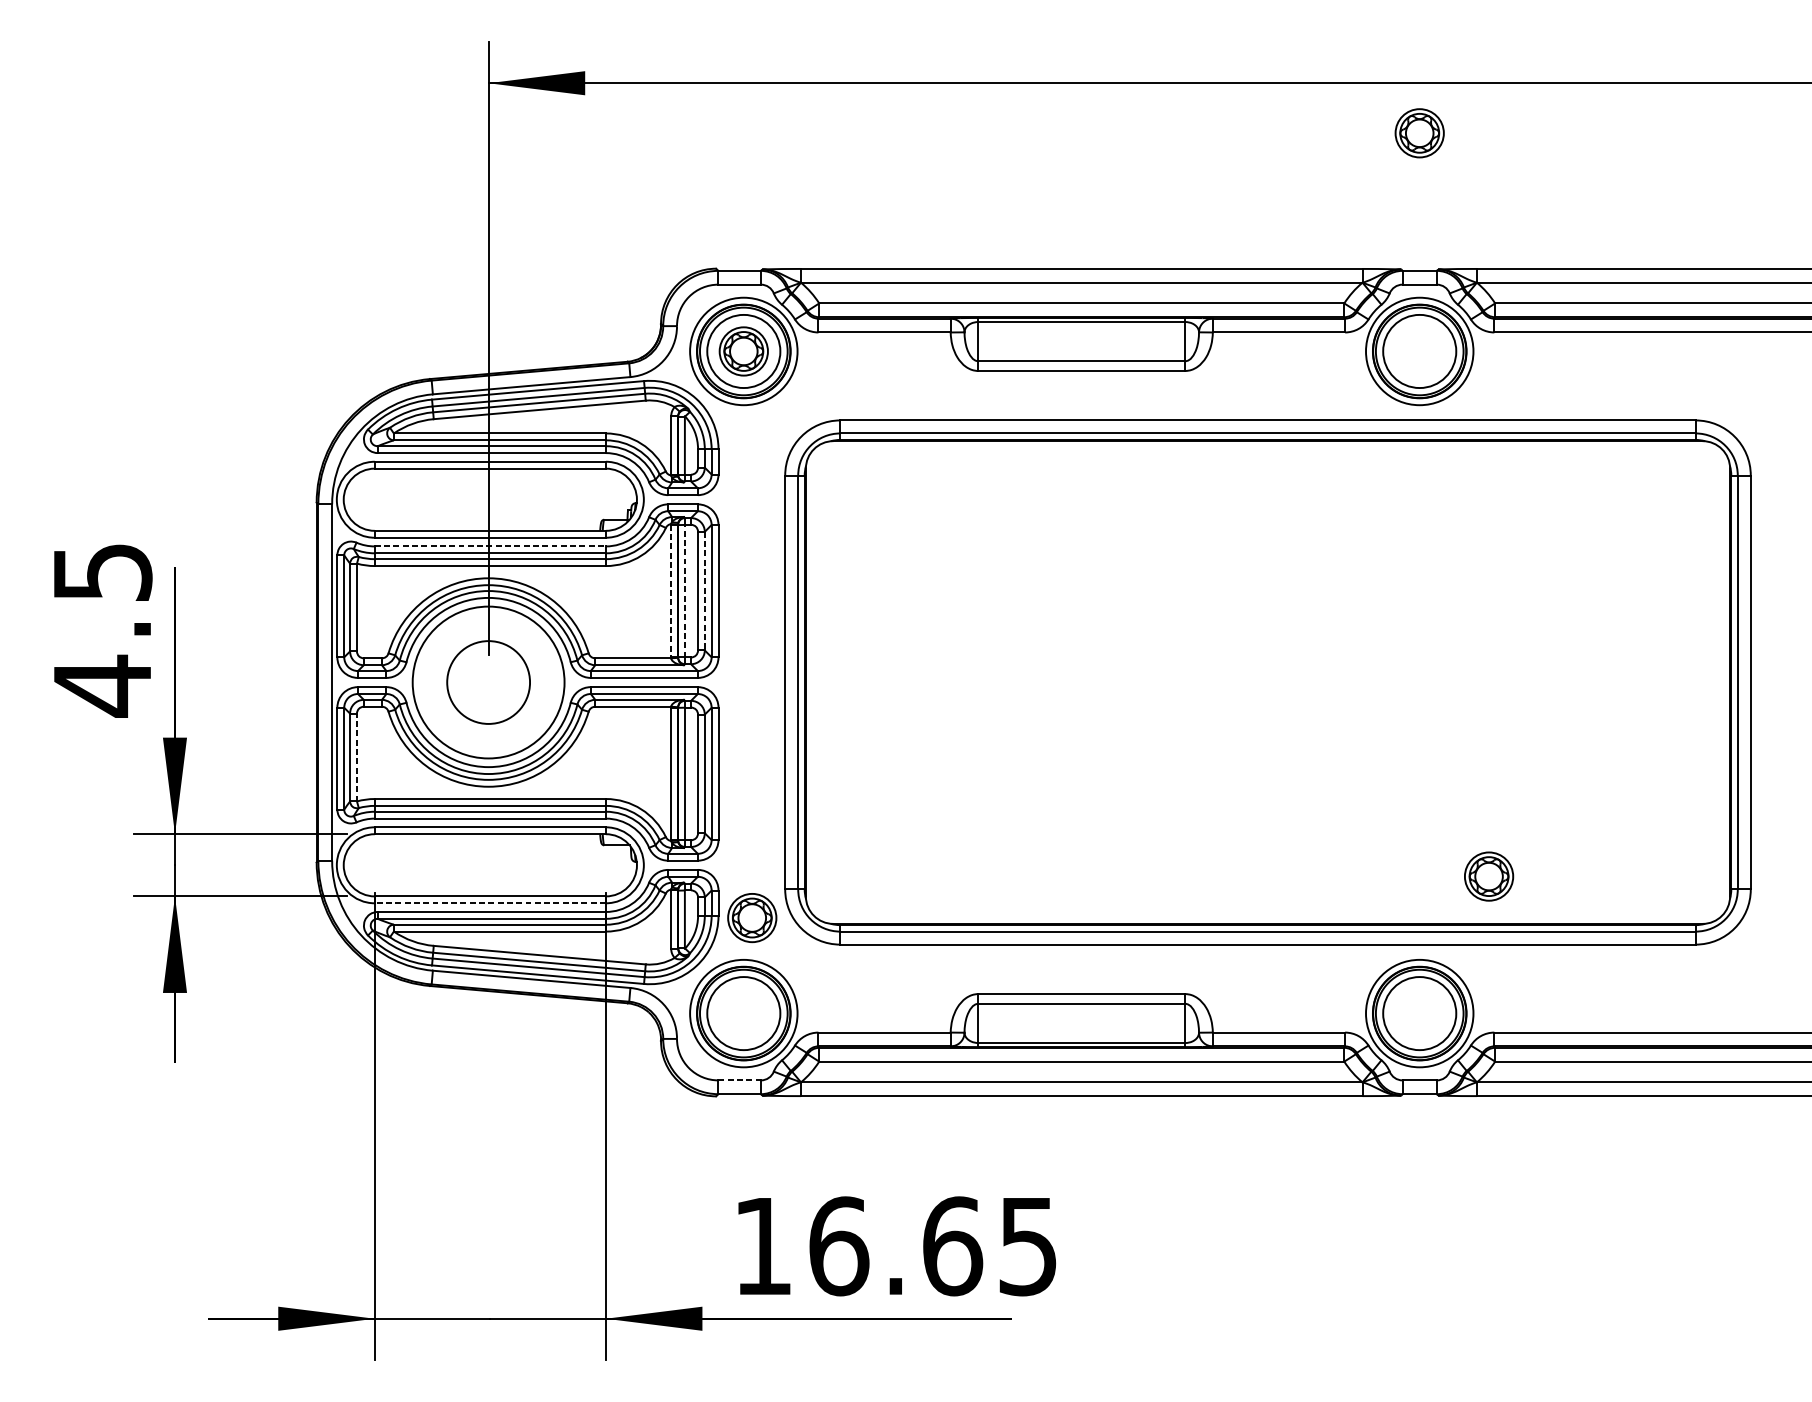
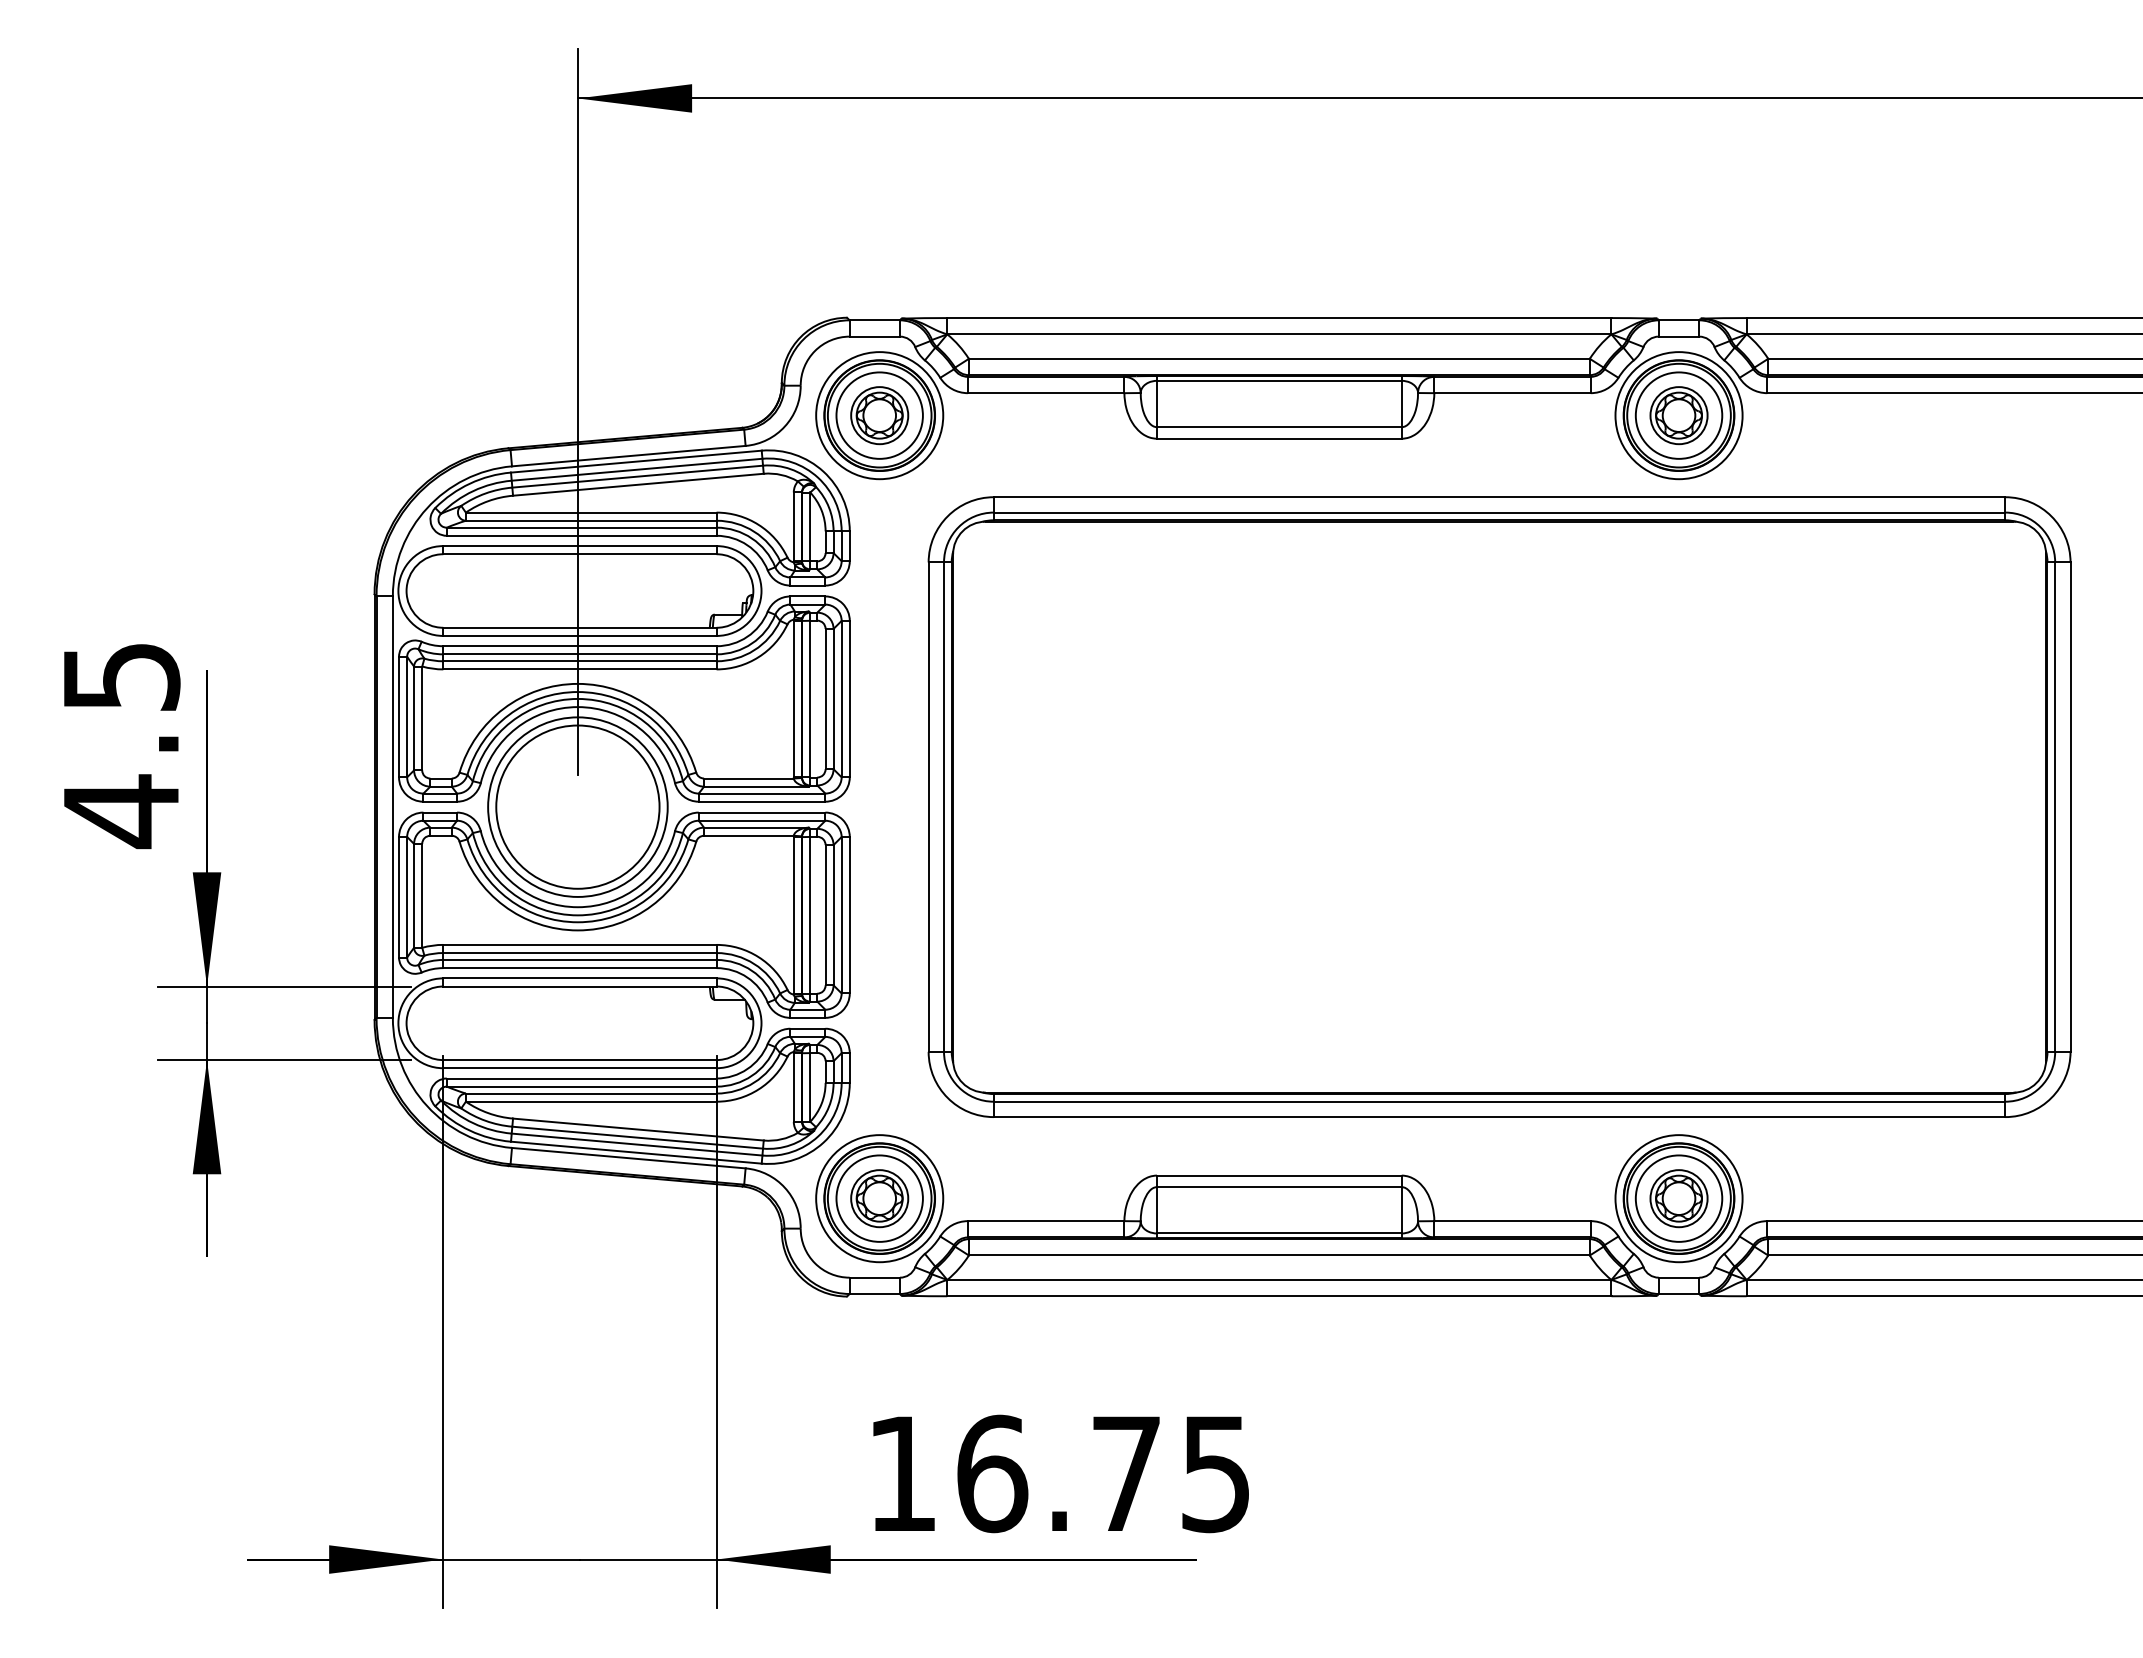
part: (1419, 133) -> (1678, 415), moved
line: (489, 546) -> (579, 646), dashed -> solid
line: (685, 590) -> (810, 698), dashed -> solid
line: (670, 591) -> (793, 699), dashed -> solid
line: (704, 591) -> (833, 699), dashed -> solid
circle: (488, 681) -> (577, 806), size x1.67
line: (357, 757) -> (422, 895), dashed -> solid
part: (1488, 876) -> (1678, 1198), moved
line: (489, 903) -> (579, 1068), dashed -> solid
part: (752, 917) -> (879, 1198), moved
line: (740, 1080) -> (875, 1277), dashed -> solid
text: (952, 1245) -> (1126, 1473), 16.65 -> 16.75

